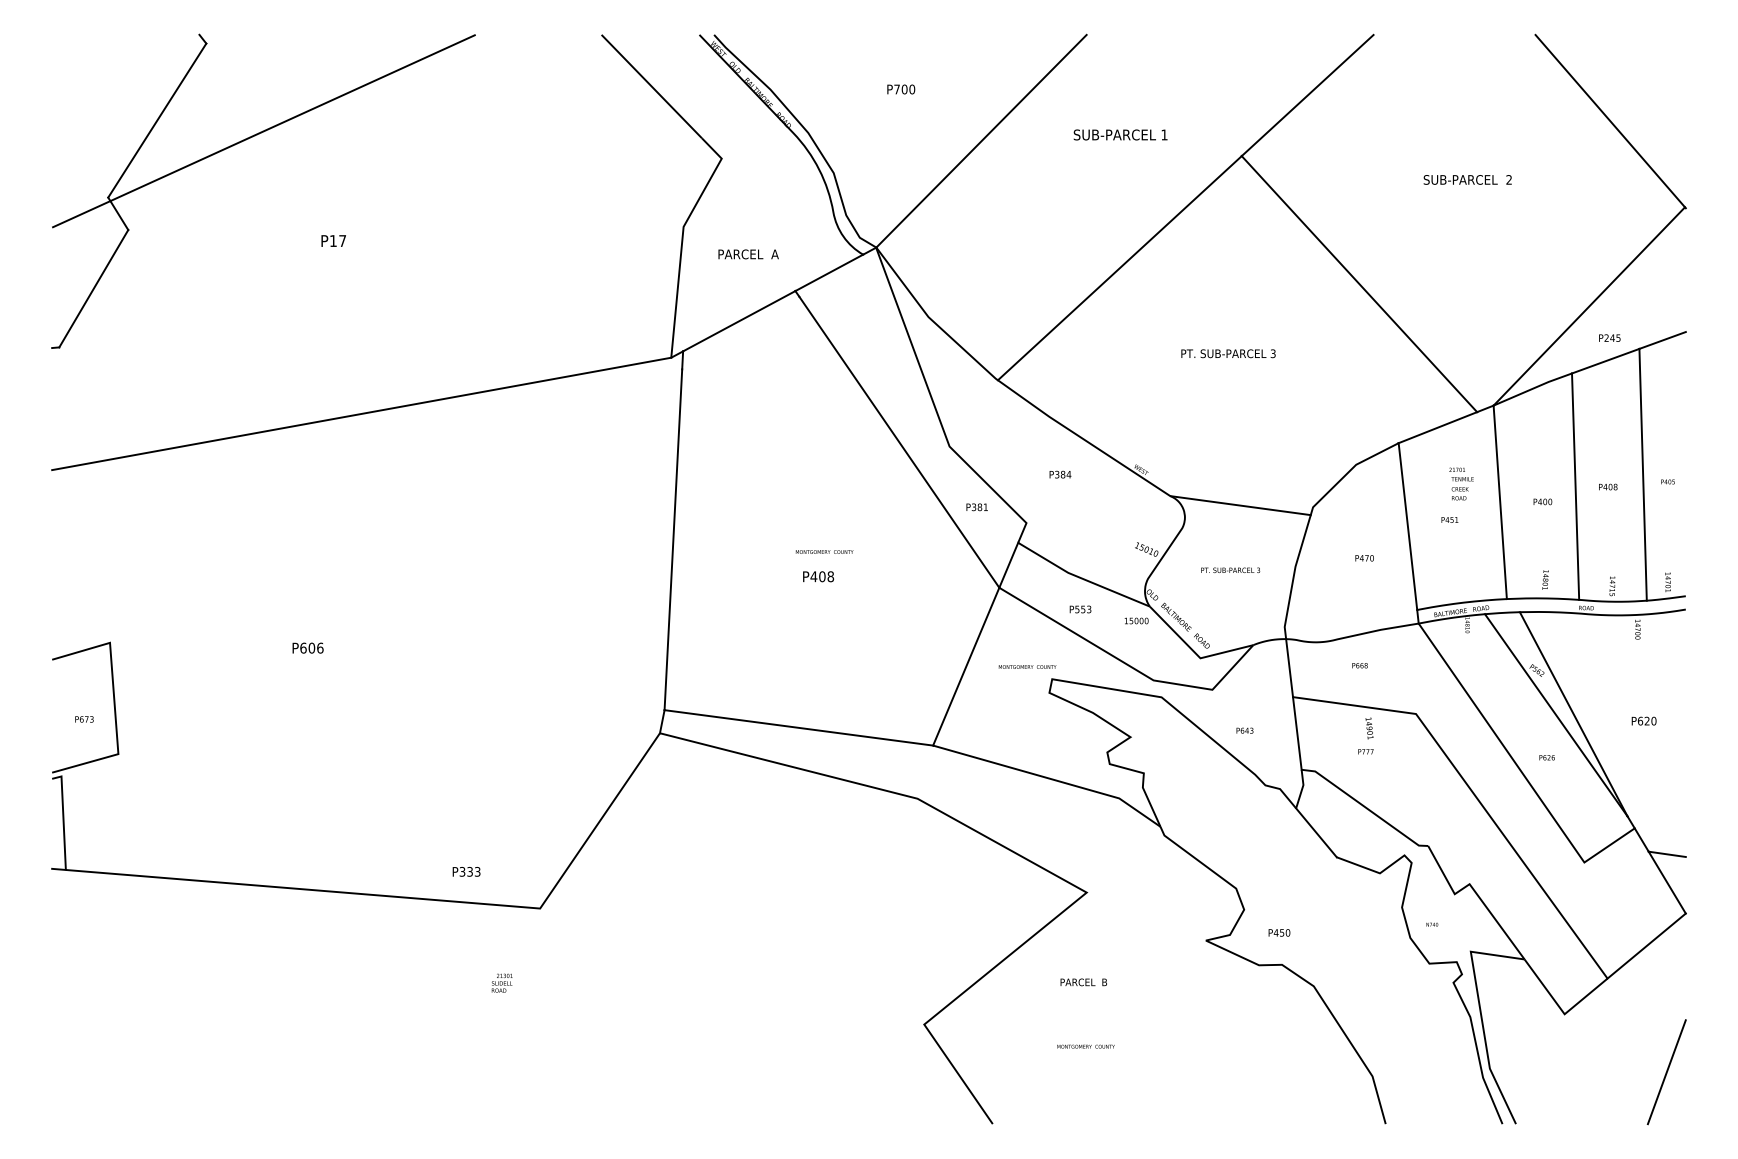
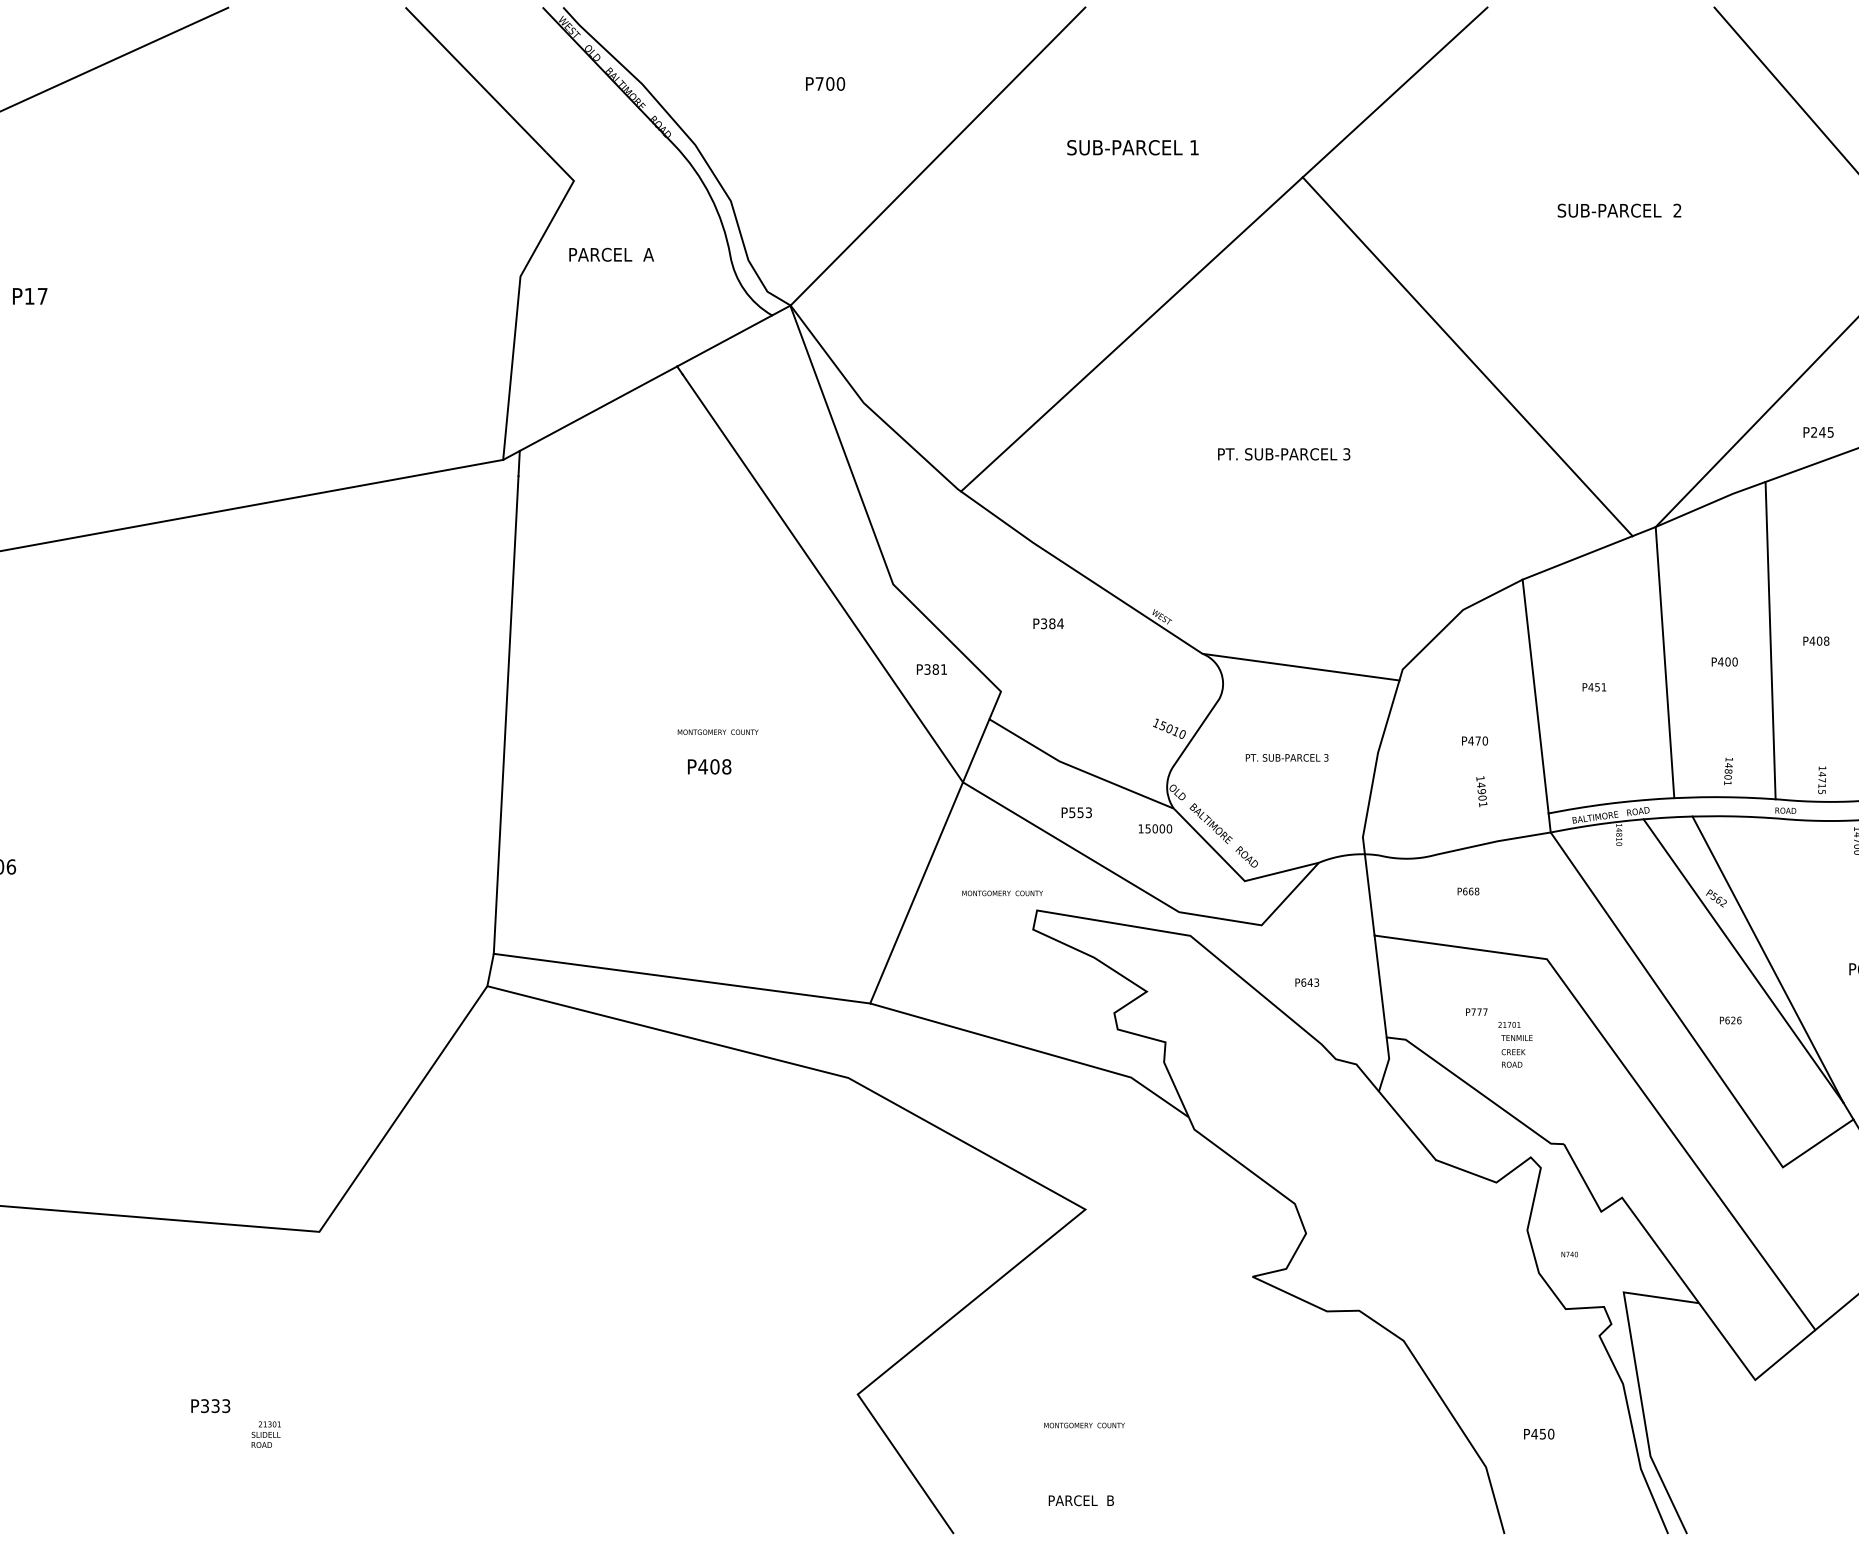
text: (748, 254) -> (611, 254), moved
text: (1461, 483) -> (1515, 1044), moved
text: (1369, 728) -> (1481, 791), moved
text: (466, 871) -> (210, 1405), moved
text: (1279, 932) -> (1539, 1433), moved
text: (501, 982) -> (265, 1433), moved
text: (1083, 982) -> (1080, 1500), moved

